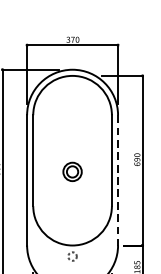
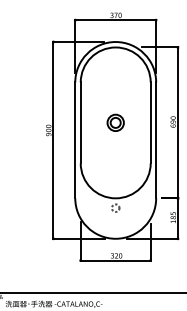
part: (72, 171) -> (115, 122), moved
line: (118, 180) -> (156, 140), dashed -> solid

